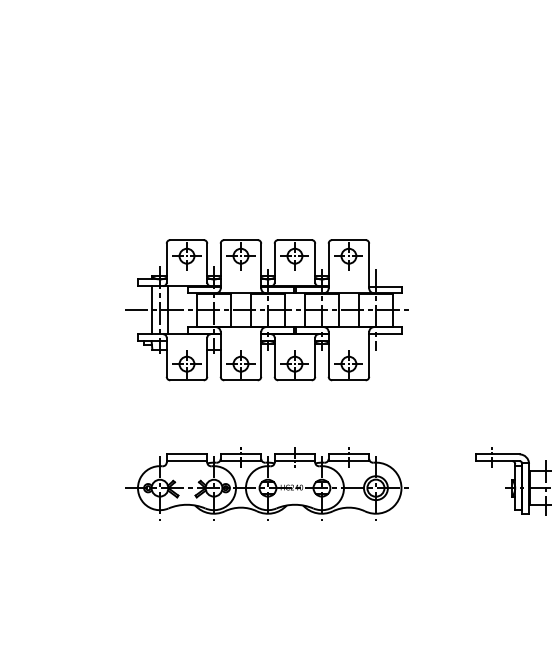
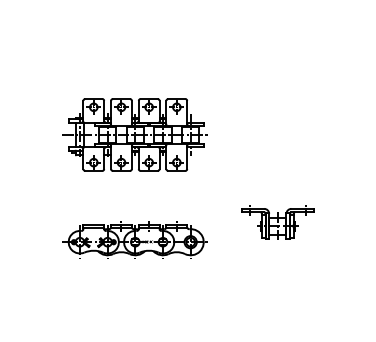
part: (266, 482) -> (134, 239), moved

